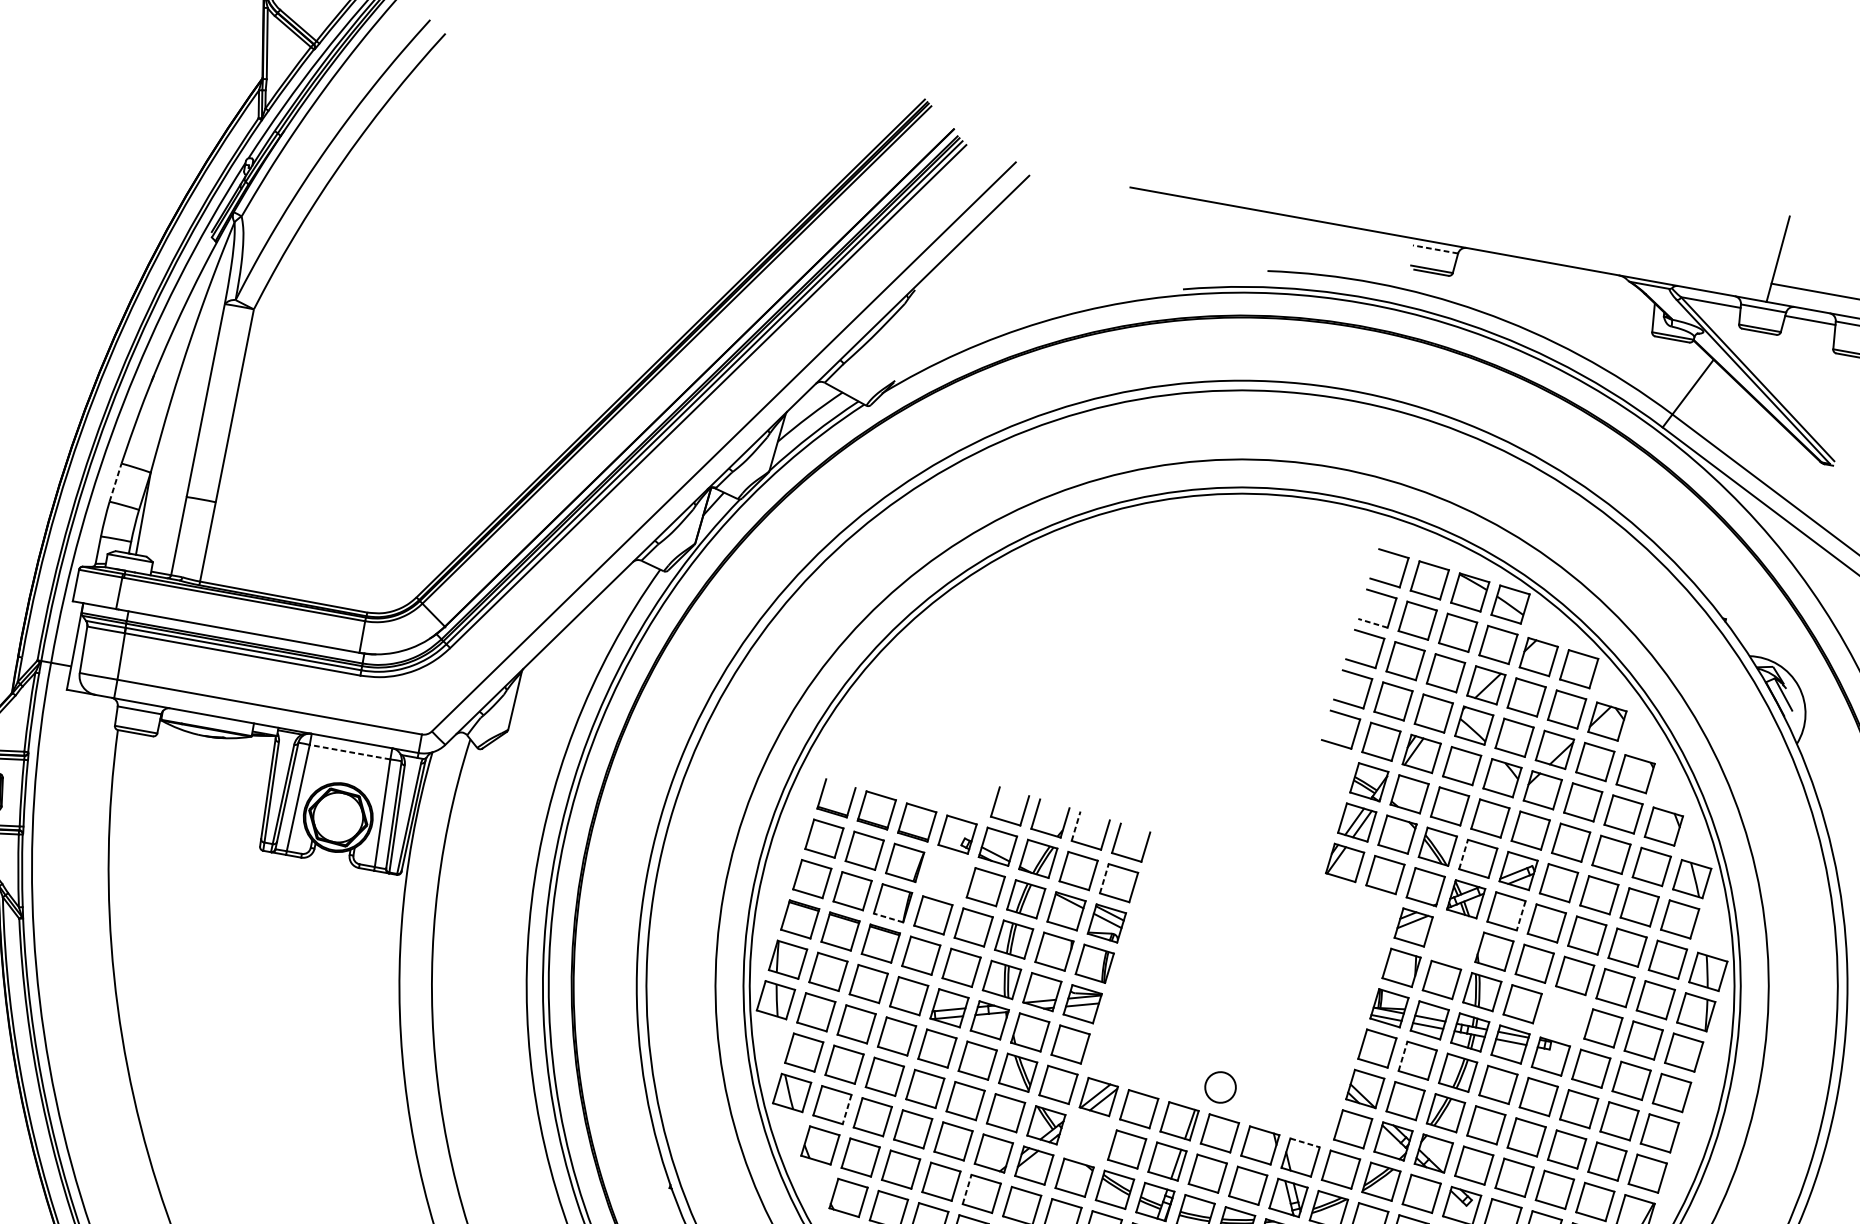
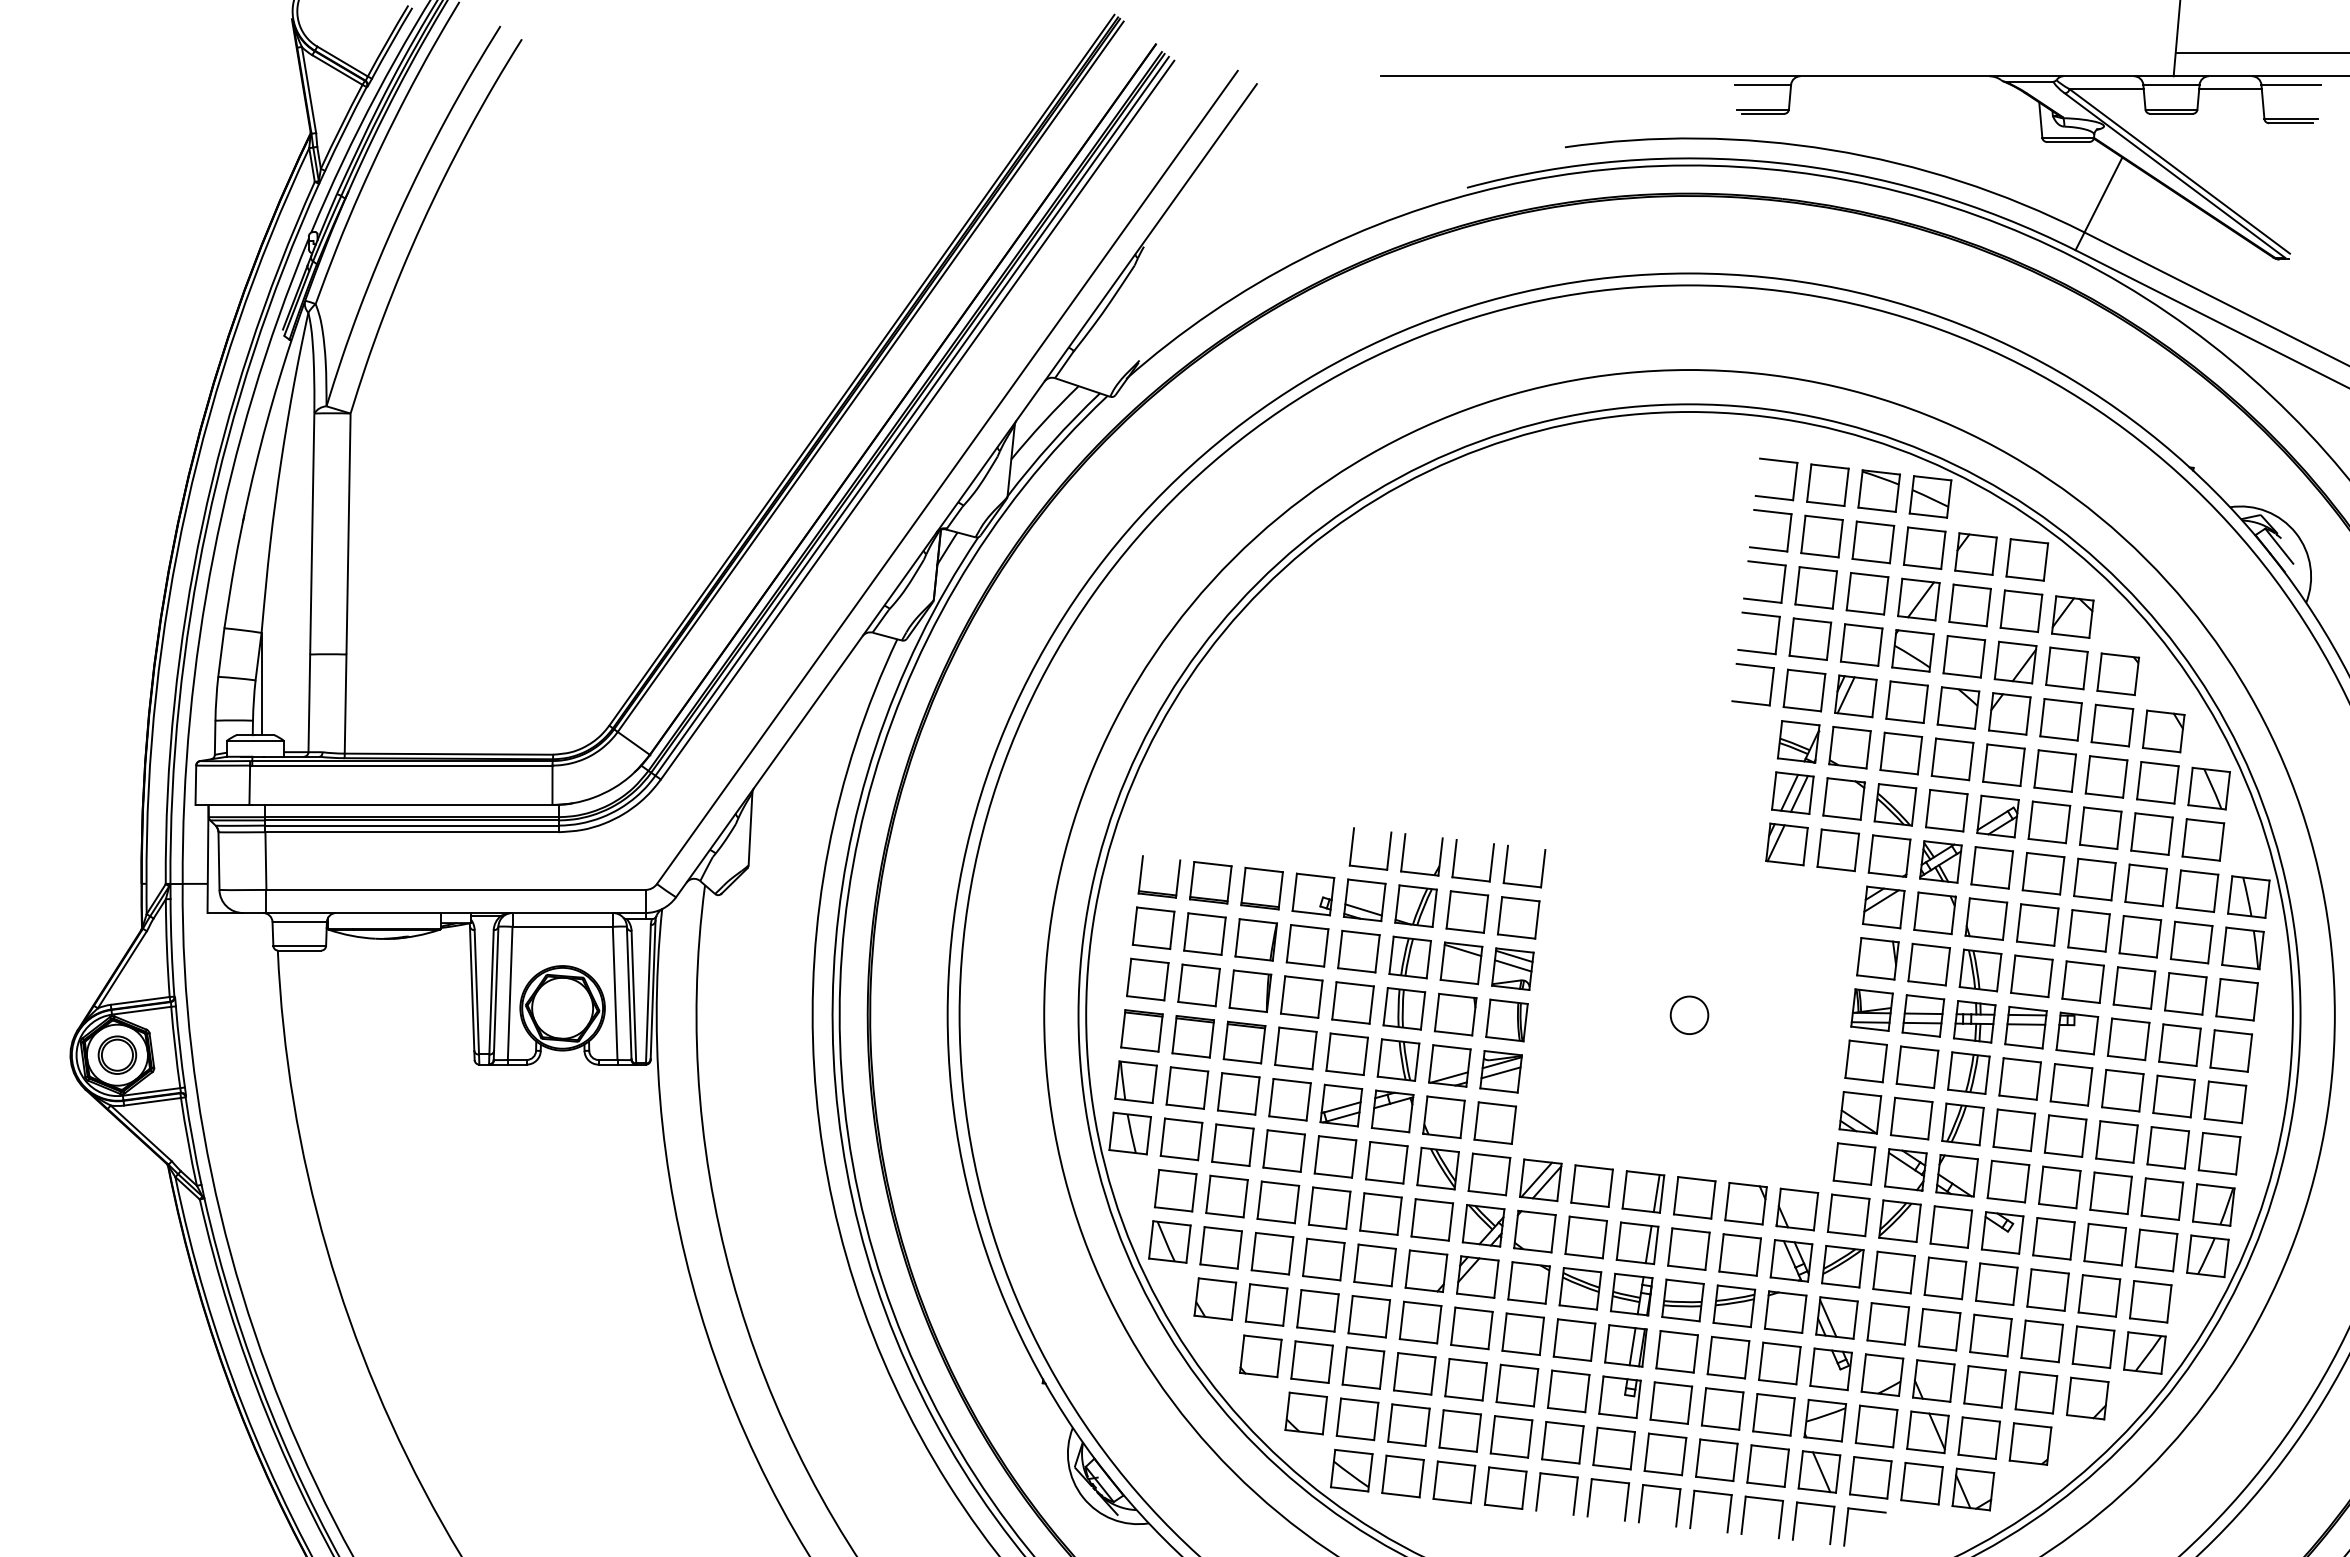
line: (1435, 249) -> (1762, 84), dashed -> solid
line: (115, 482) -> (221, 652), dashed -> solid
line: (1372, 623) -> (1768, 549), dashed -> solid
line: (349, 751) -> (562, 926), dashed -> solid
line: (1076, 826) -> (1454, 858), dashed -> solid
line: (1463, 854) -> (1928, 808), dashed -> solid
part: (945, 874) -> (1307, 945), added
line: (1104, 878) -> (1500, 915), dashed -> solid
line: (1520, 916) -> (2010, 870), dashed -> solid
line: (888, 917) -> (1248, 1009), dashed -> solid
part: (1453, 939) -> (1934, 913), added
part: (1562, 1015) -> (2082, 981), added
line: (1402, 1056) -> (1898, 1065), dashed -> solid
circle: (1220, 1086) -> (1689, 1014), moved
line: (846, 1109) -> (1239, 1250), dashed -> solid
part: (1086, 1137) -> (1534, 1231), added
line: (1305, 1142) -> (1799, 1190), dashed -> solid
line: (966, 1189) -> (1401, 1320), dashed -> solid

